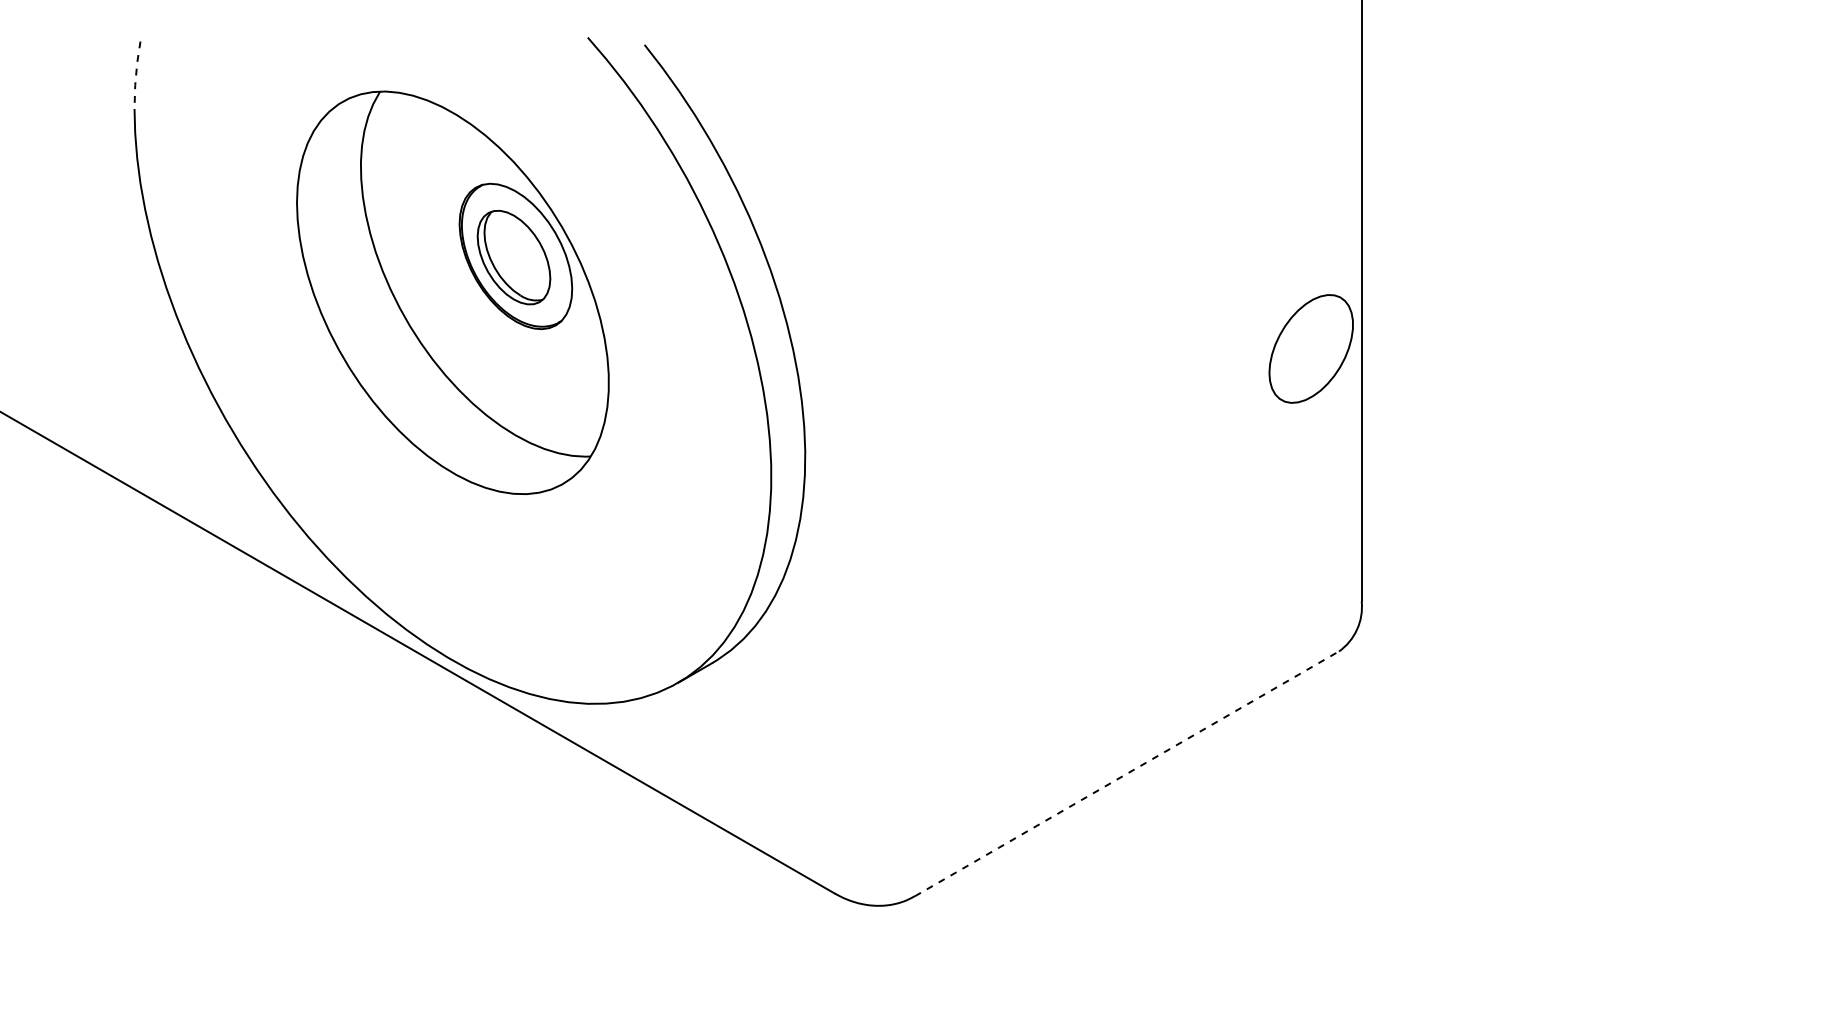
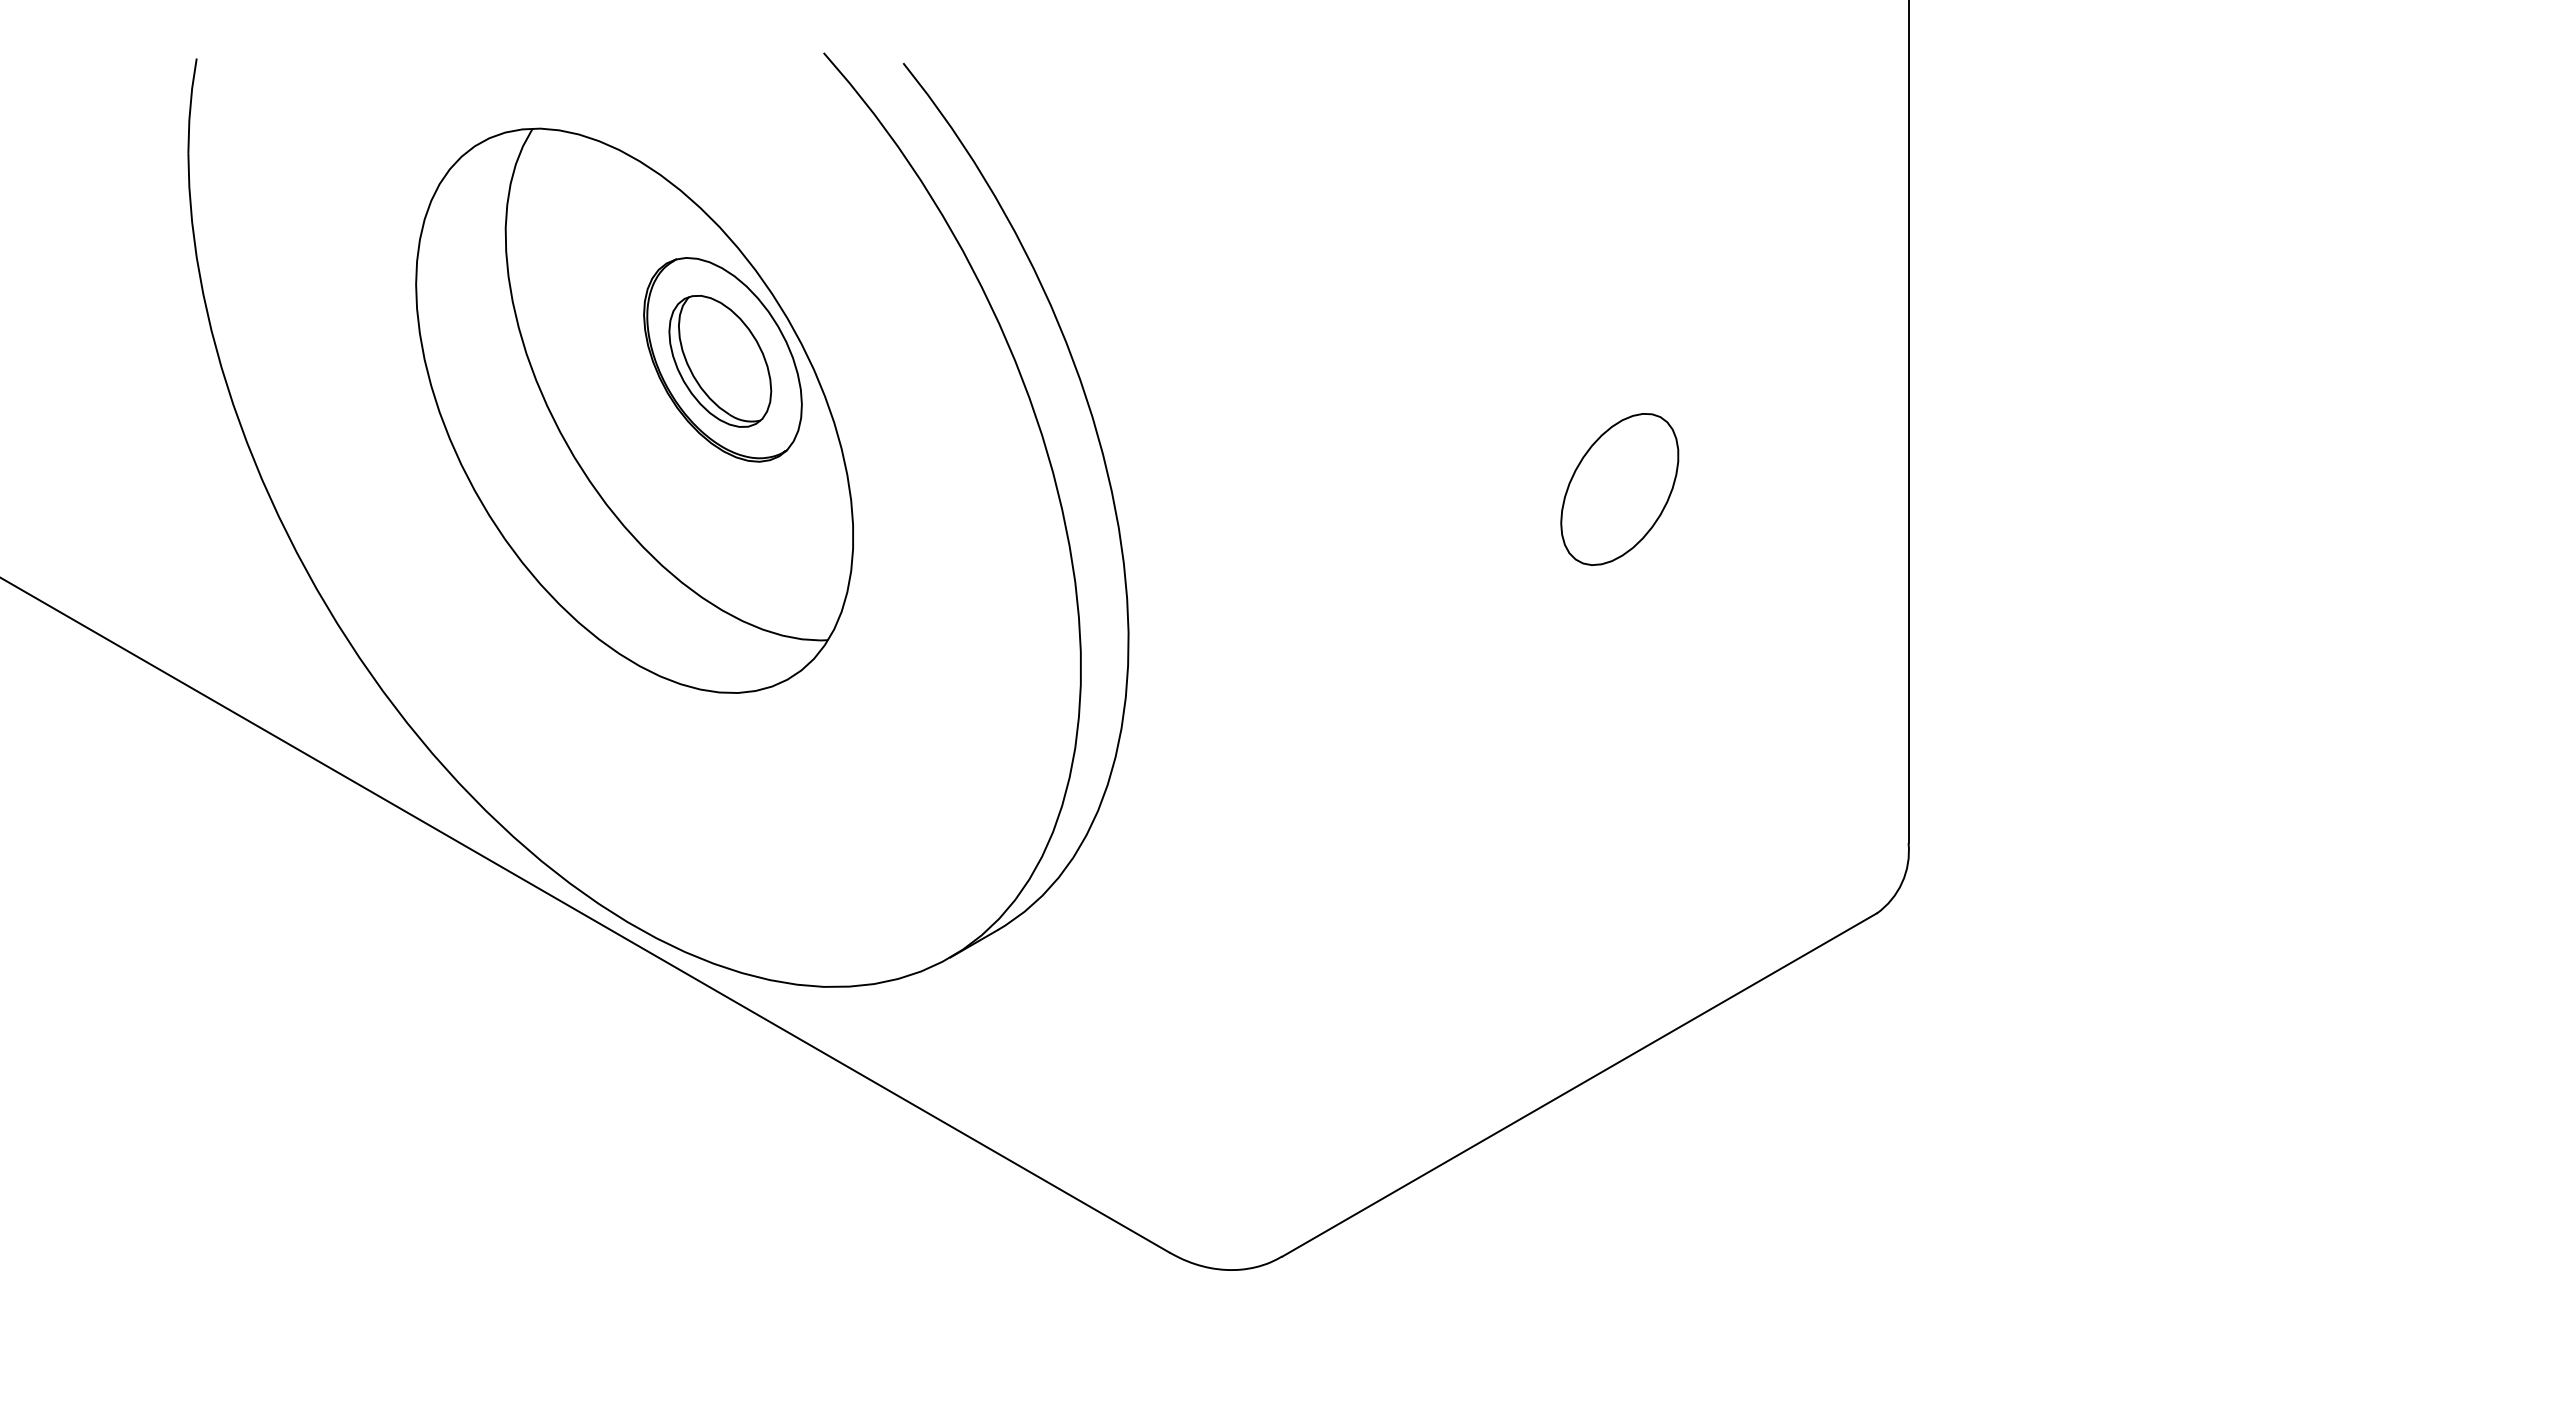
line: (136, 75) -> (190, 105), dashed -> solid
part: (1311, 348) -> (1619, 489), moved
line: (1126, 773) -> (1579, 1084), dashed -> solid

